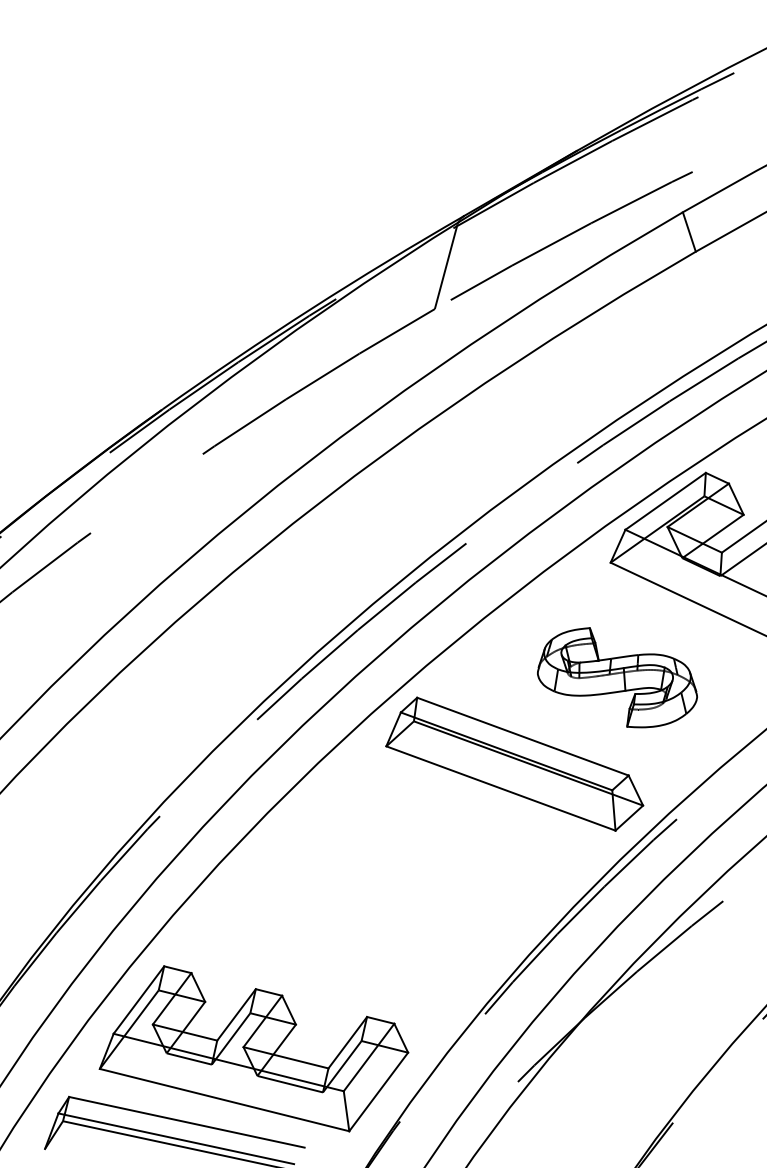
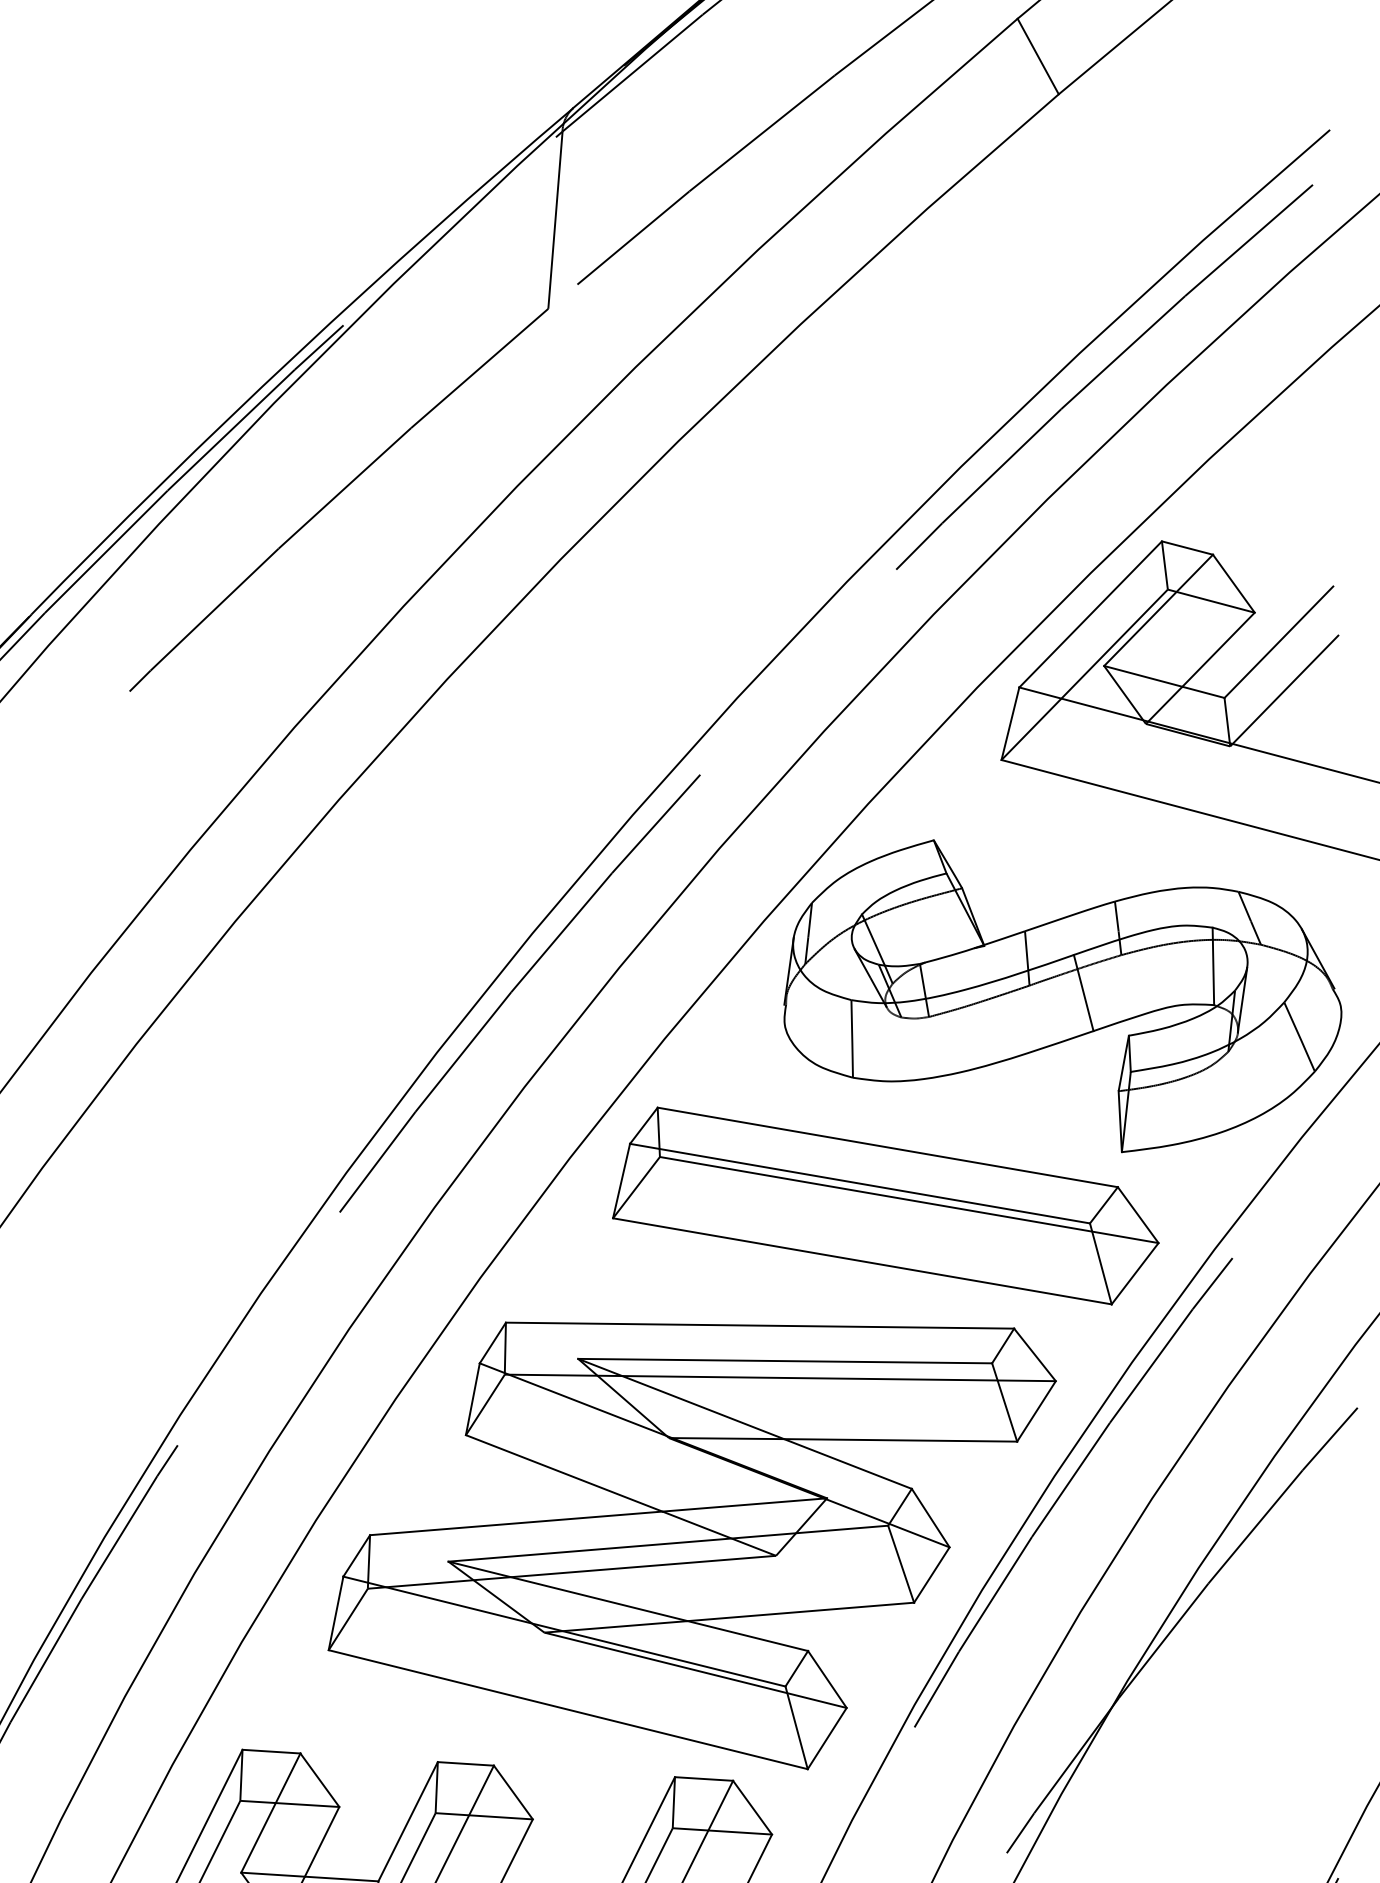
part: (617, 677) -> (1058, 991), size x1.67
part: (397, 905) -> (695, 1538), added

